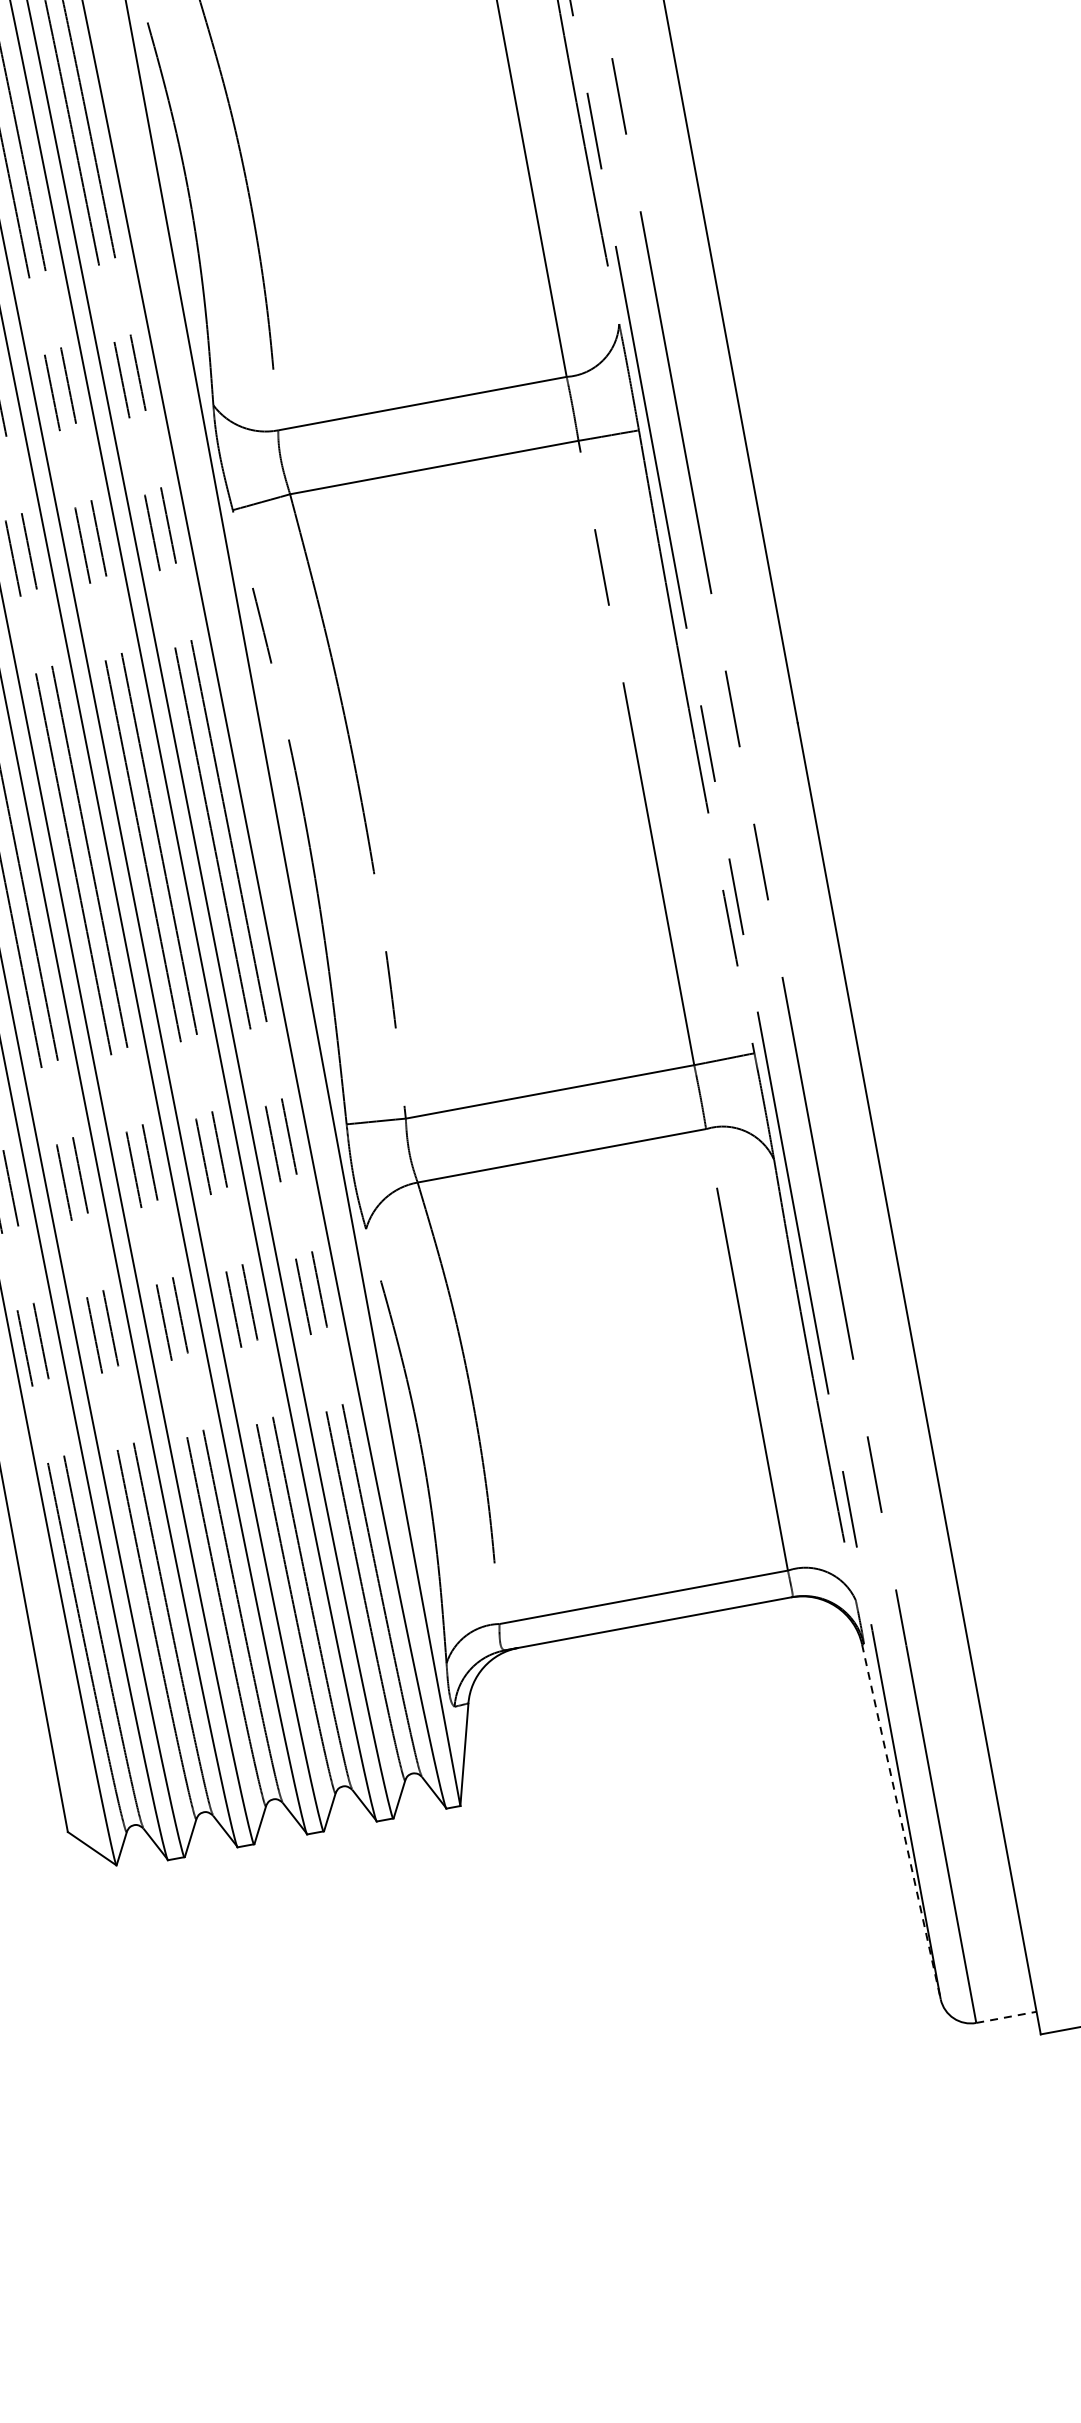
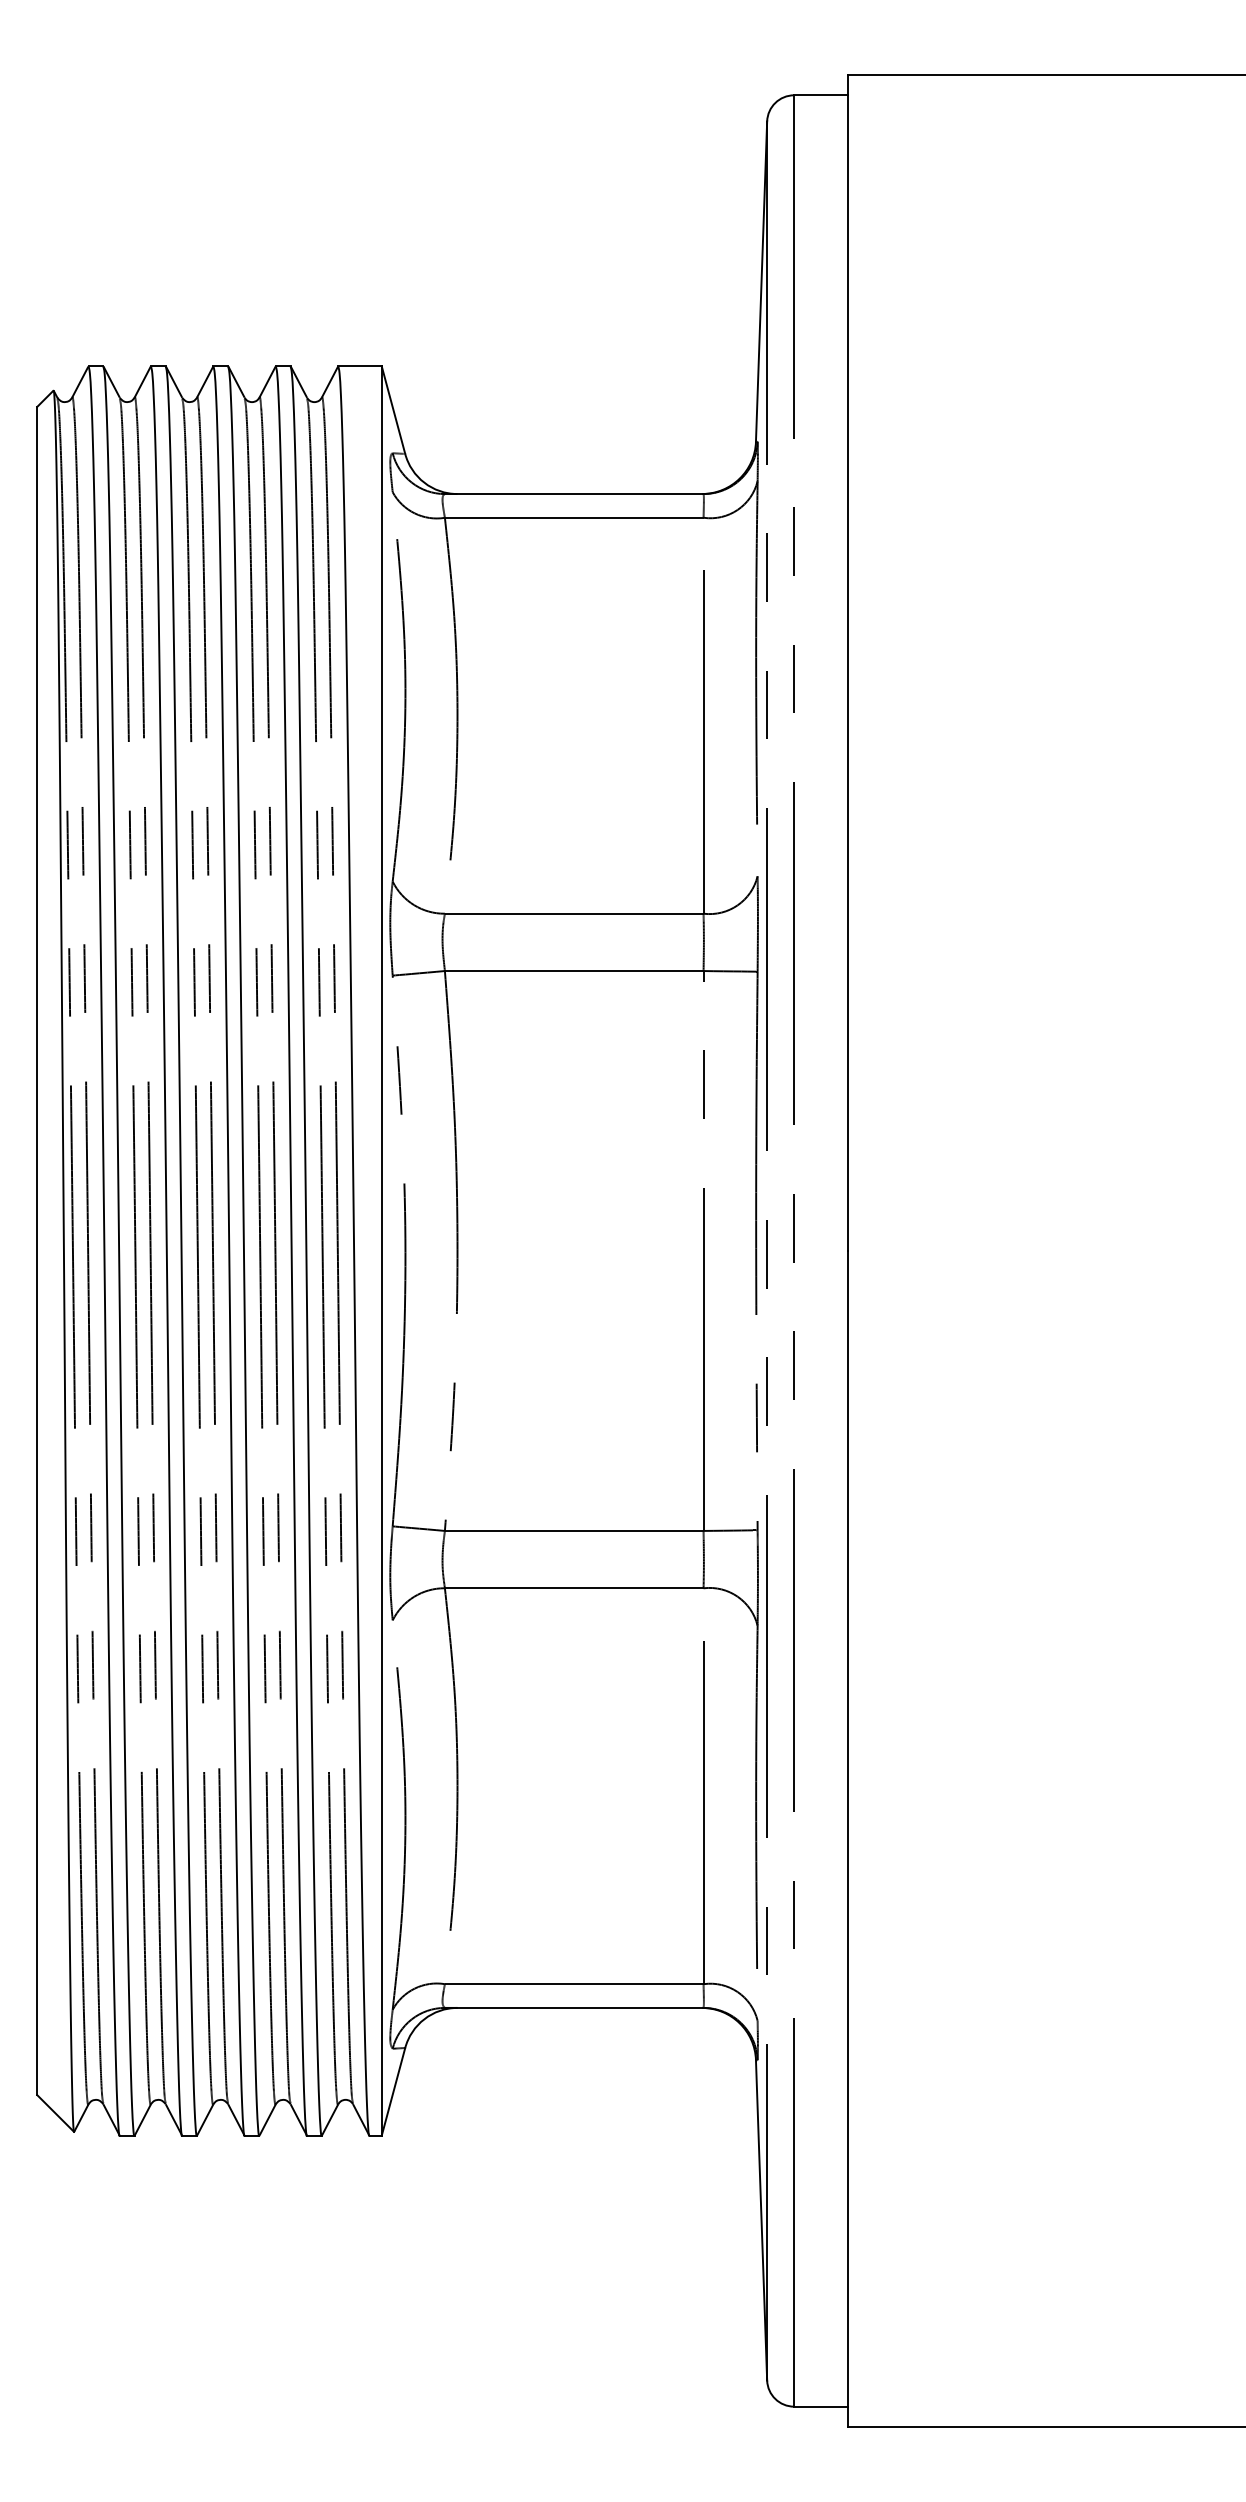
line: (901, 1822) -> (761, 2220), dashed -> solid
line: (1006, 2017) -> (821, 2406), dashed -> solid

